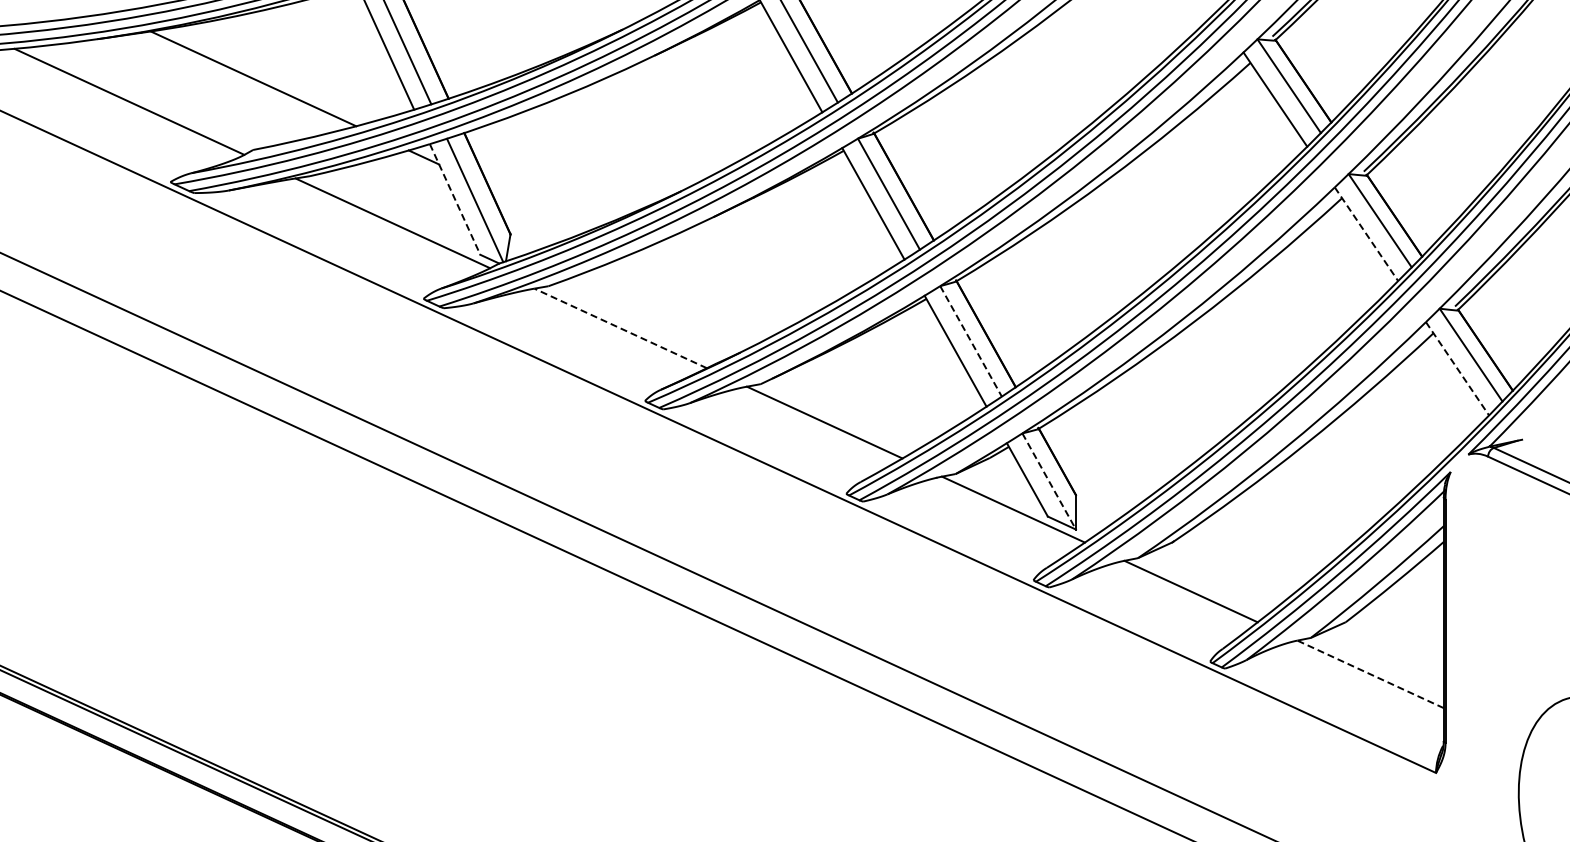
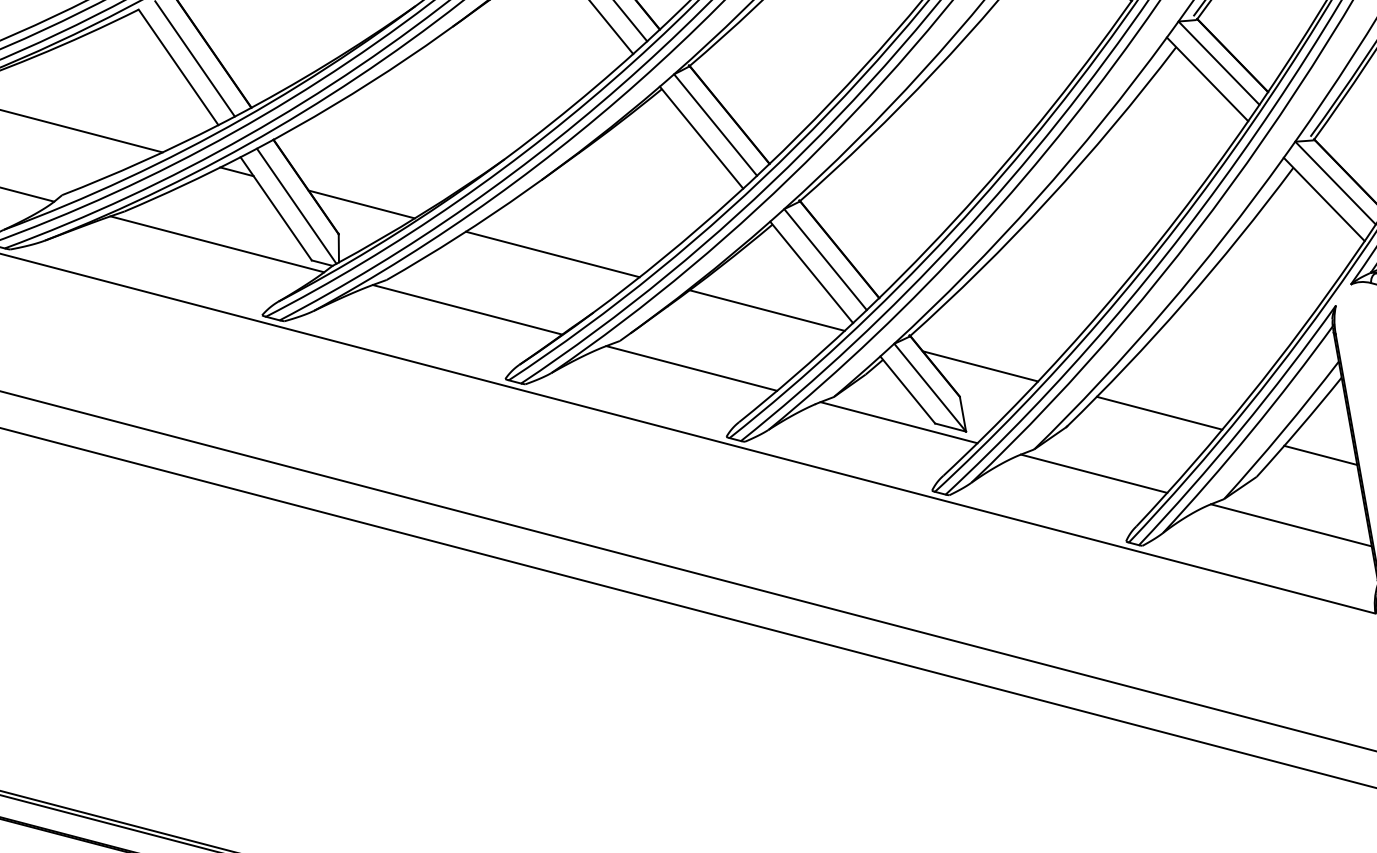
line: (455, 199) -> (276, 208), dashed -> solid
line: (537, 209) -> (361, 204), added
line: (1366, 234) -> (1207, 79), dashed -> solid
line: (711, 289) -> (552, 253), added
line: (620, 328) -> (467, 309), dashed -> solid
line: (971, 341) -> (826, 259), dashed -> solid
line: (1457, 369) -> (1324, 200), dashed -> solid
line: (906, 379) -> (766, 309), added
line: (1100, 469) -> (980, 366), added
line: (1049, 481) -> (930, 387), dashed -> solid
line: (1263, 544) -> (1159, 412), added
line: (1410, 612) -> (1320, 455), added
line: (1370, 674) -> (1291, 525), dashed -> solid

